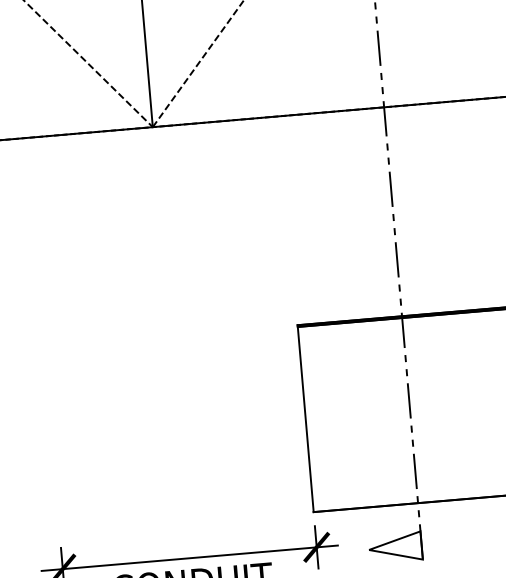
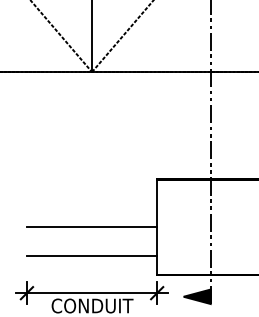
line: (177, 428) -> (91, 226), added
line: (182, 484) -> (91, 255), added
fill: (394, 547) -> (196, 296), added

